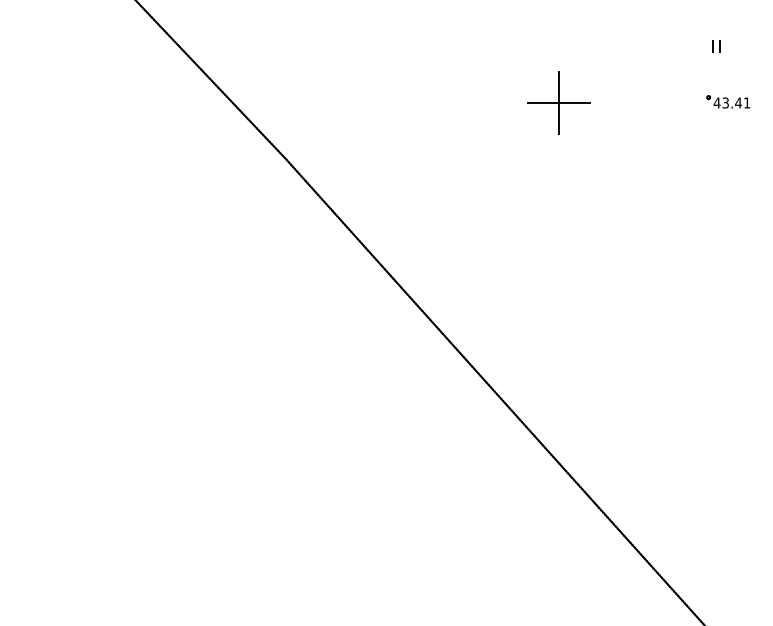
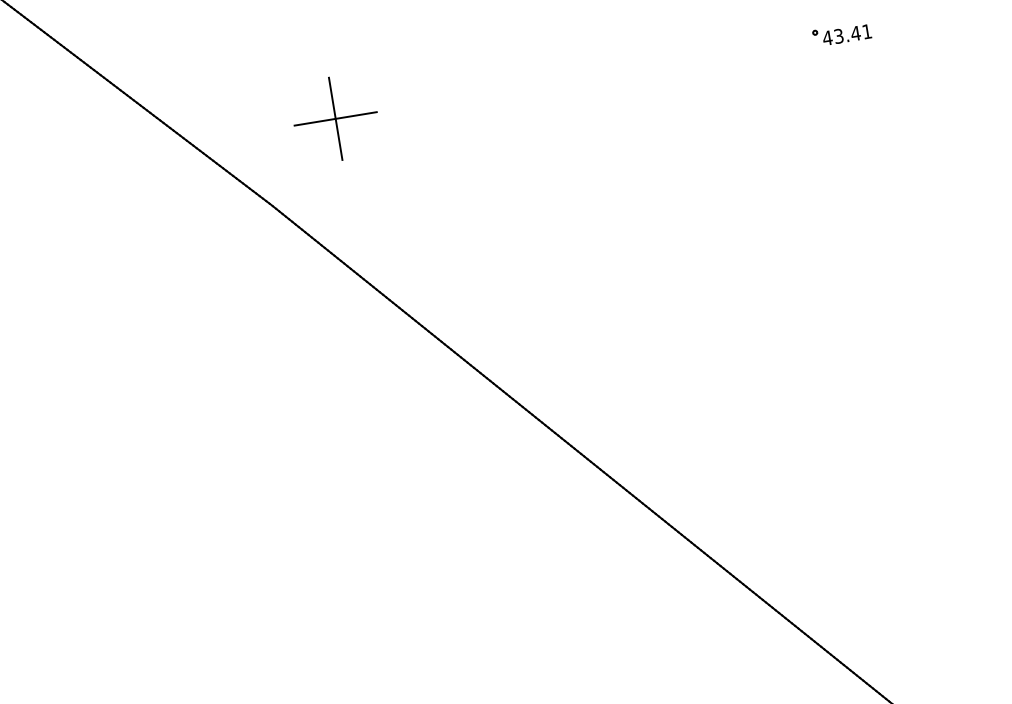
part: (558, 102) -> (335, 118), moved

